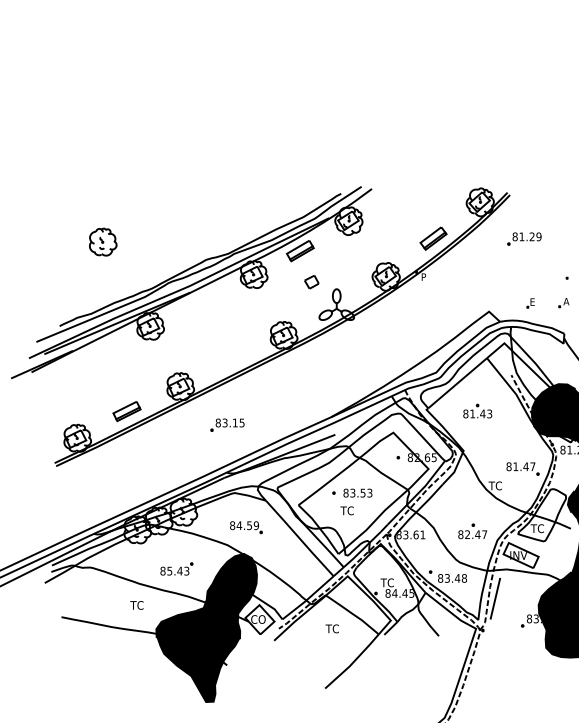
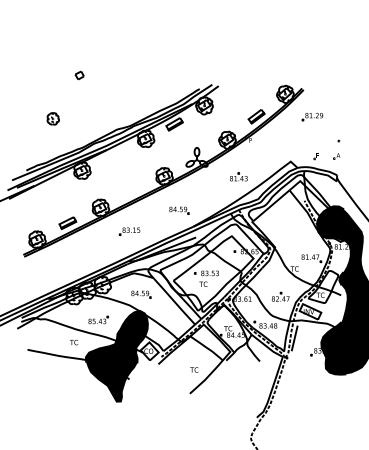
part: (103, 241) -> (53, 118), size x0.7
part: (311, 282) -> (79, 75), moved
part: (308, 390) -> (179, 210), added
part: (477, 410) -> (238, 176), moved
text: (332, 628) -> (194, 369), moved

